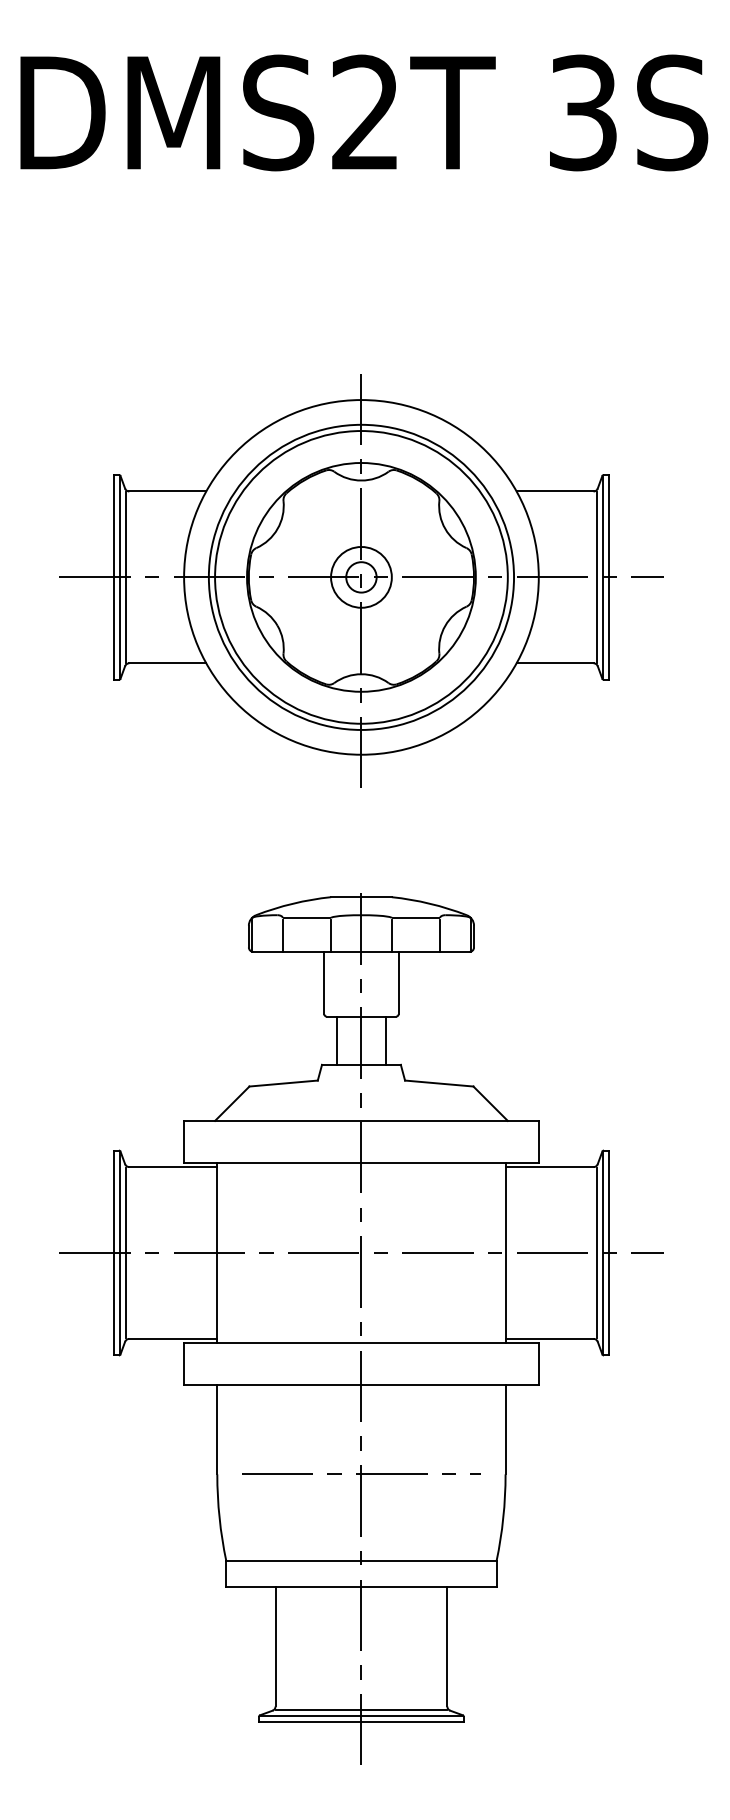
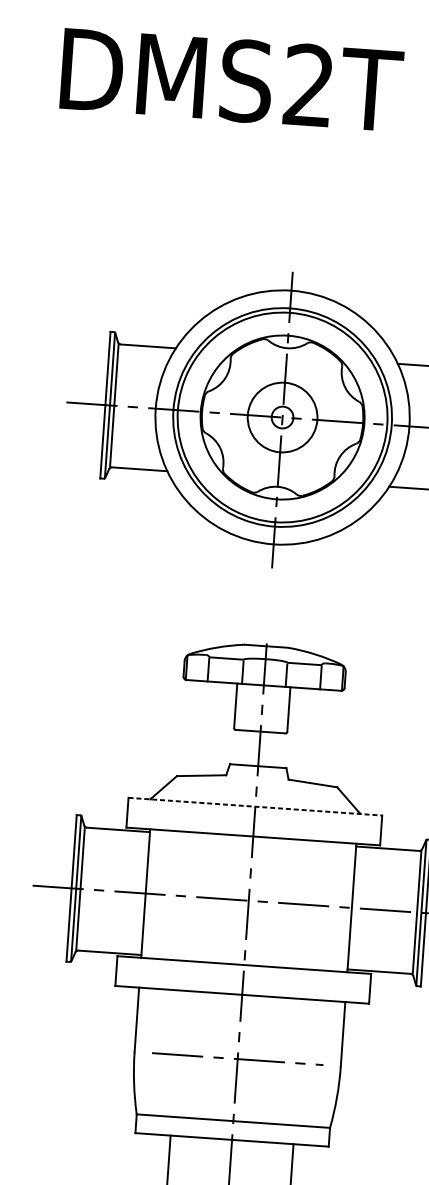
circle: (361, 577) -> (282, 417), size x1.6
line: (336, 1040) -> (241, 747), removed
line: (386, 1040) -> (277, 750), removed
line: (361, 1121) -> (255, 806), solid -> dashed

